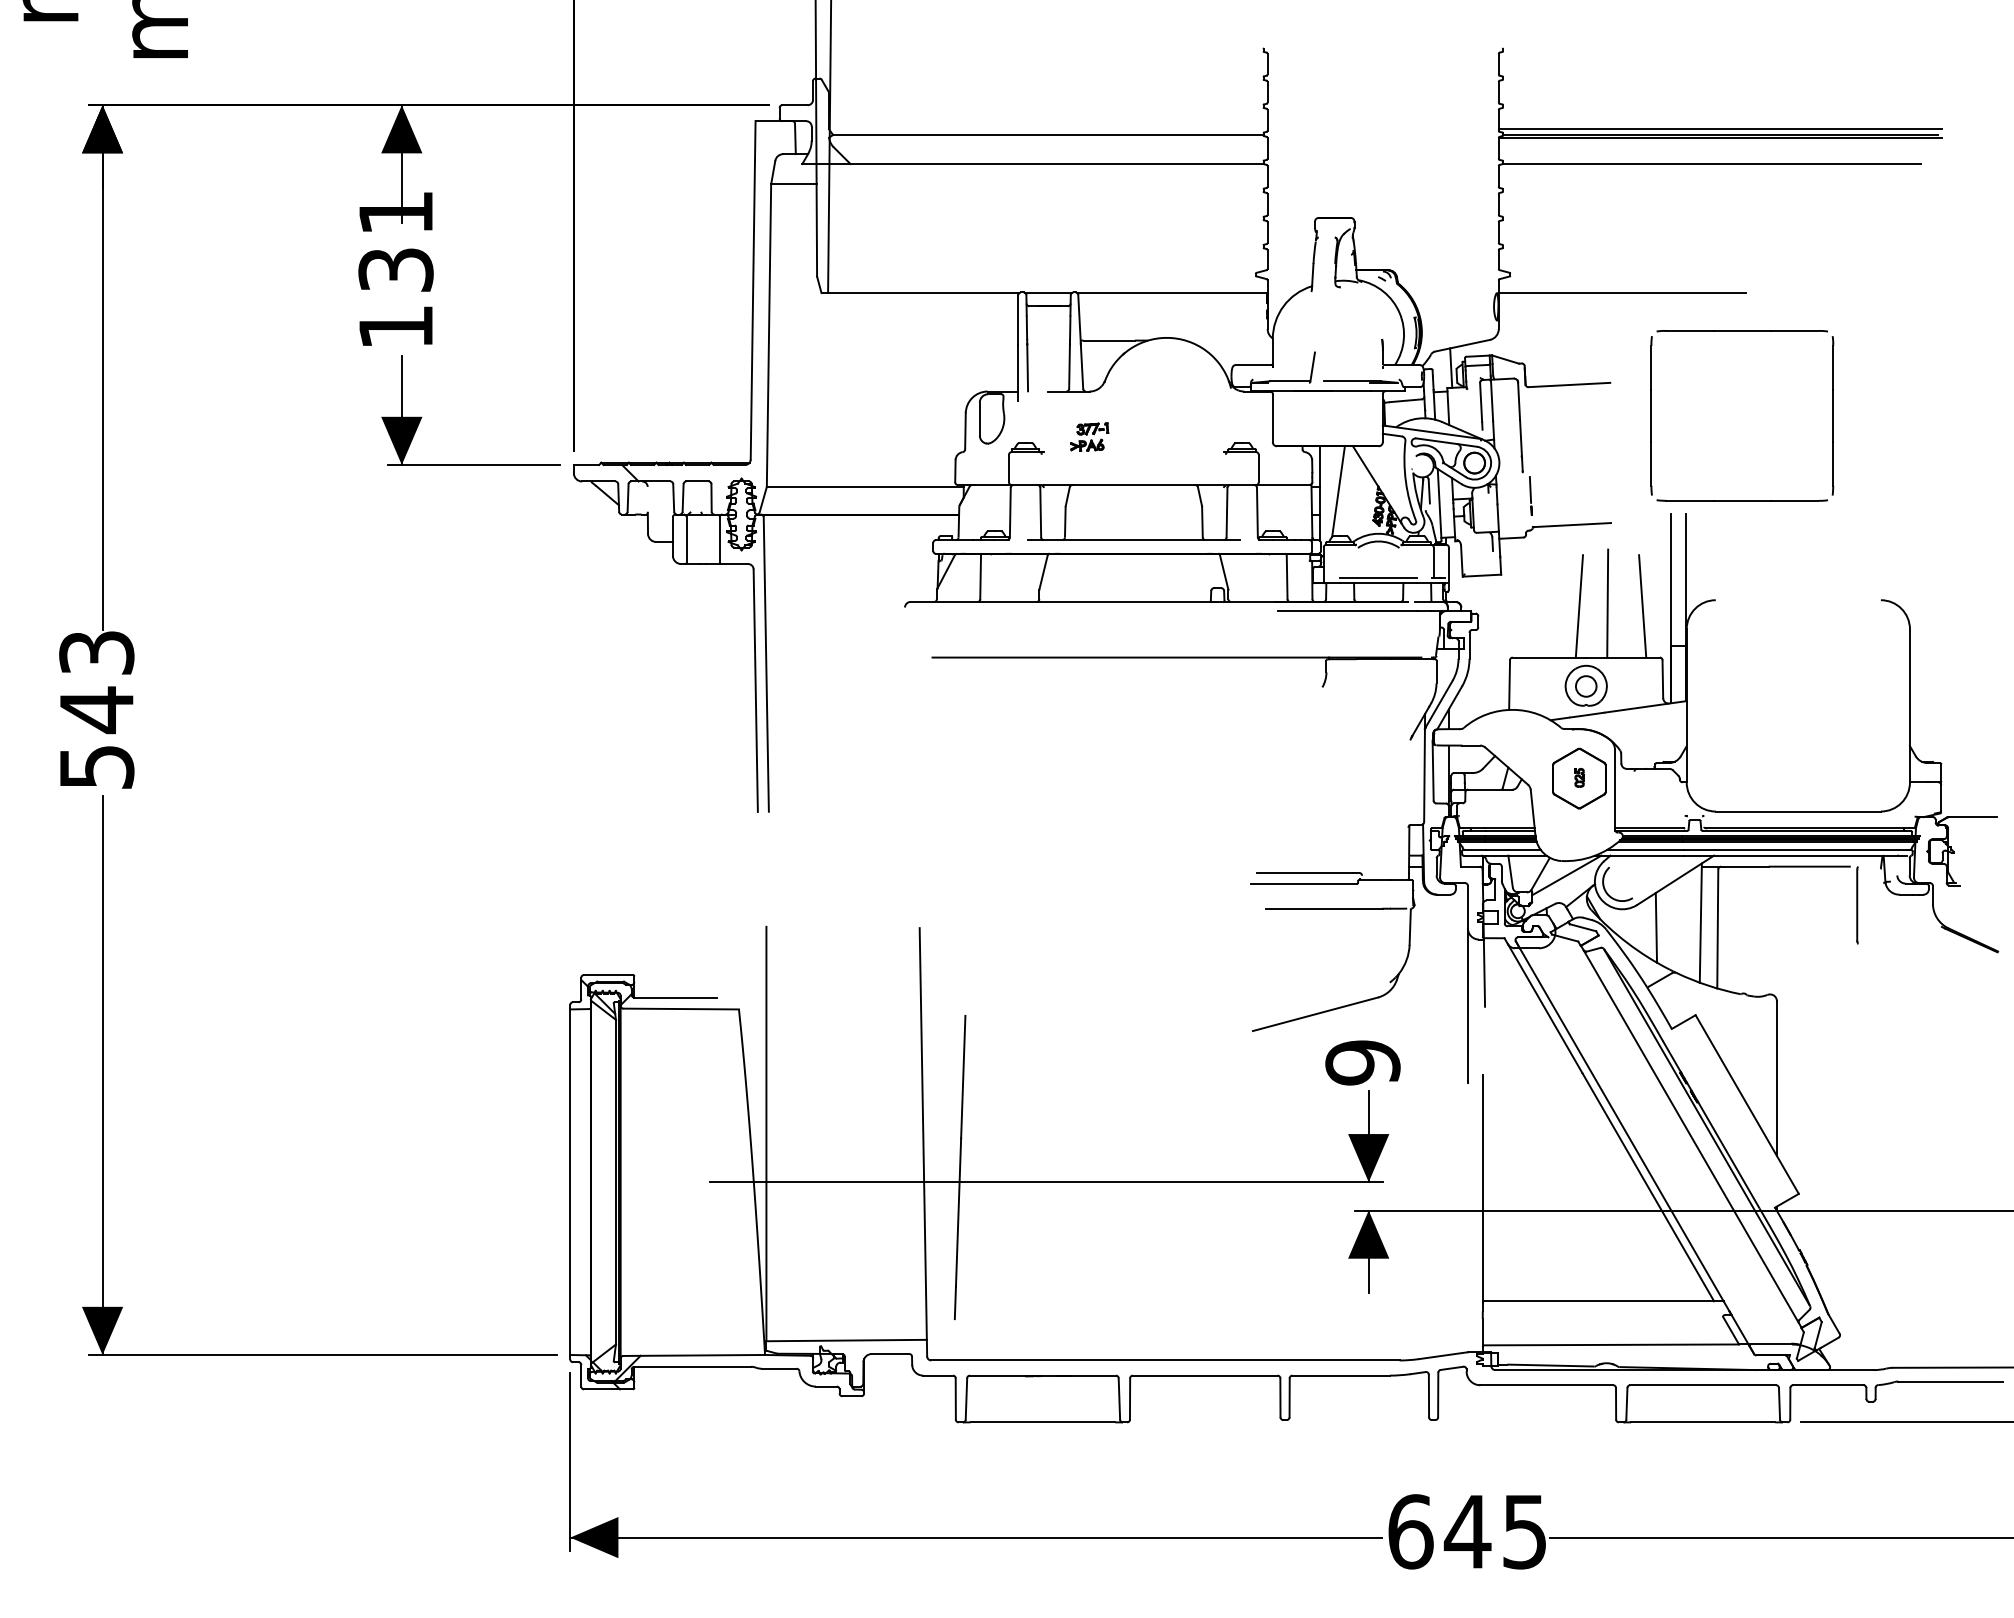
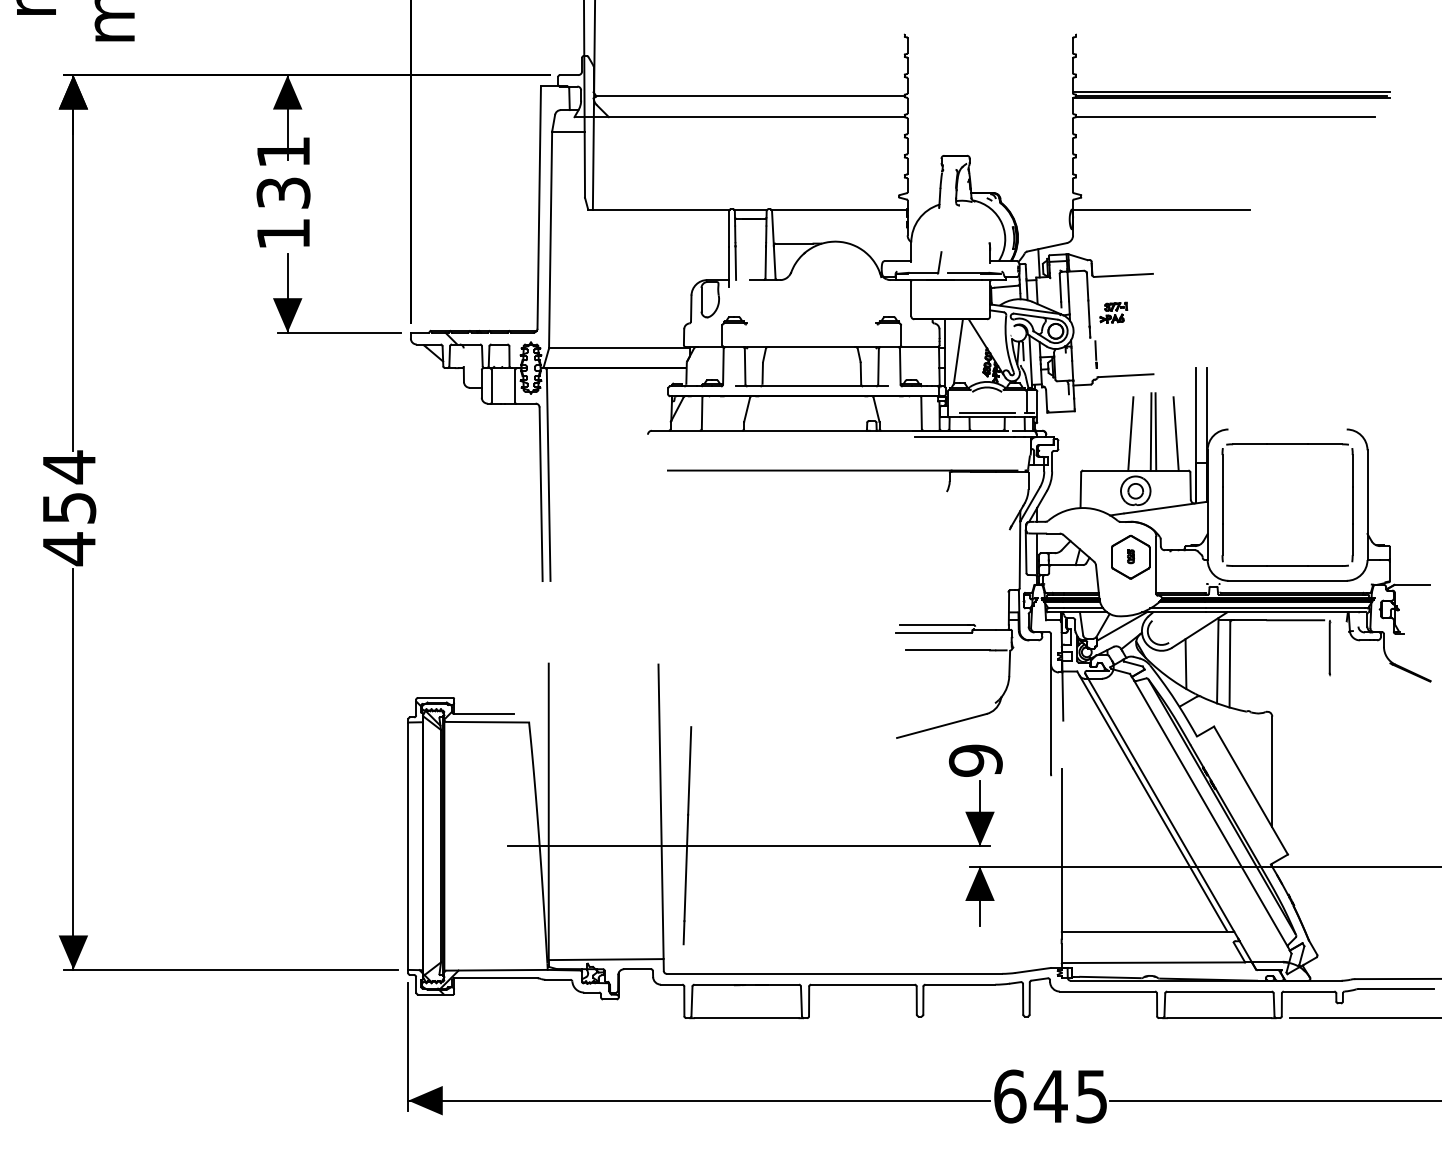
part: (1742, 331) -> (1287, 444), moved
part: (1089, 436) -> (1113, 312), moved
line: (1613, 603) -> (1155, 431), added
text: (96, 710) -> (69, 508), 543 -> 454

